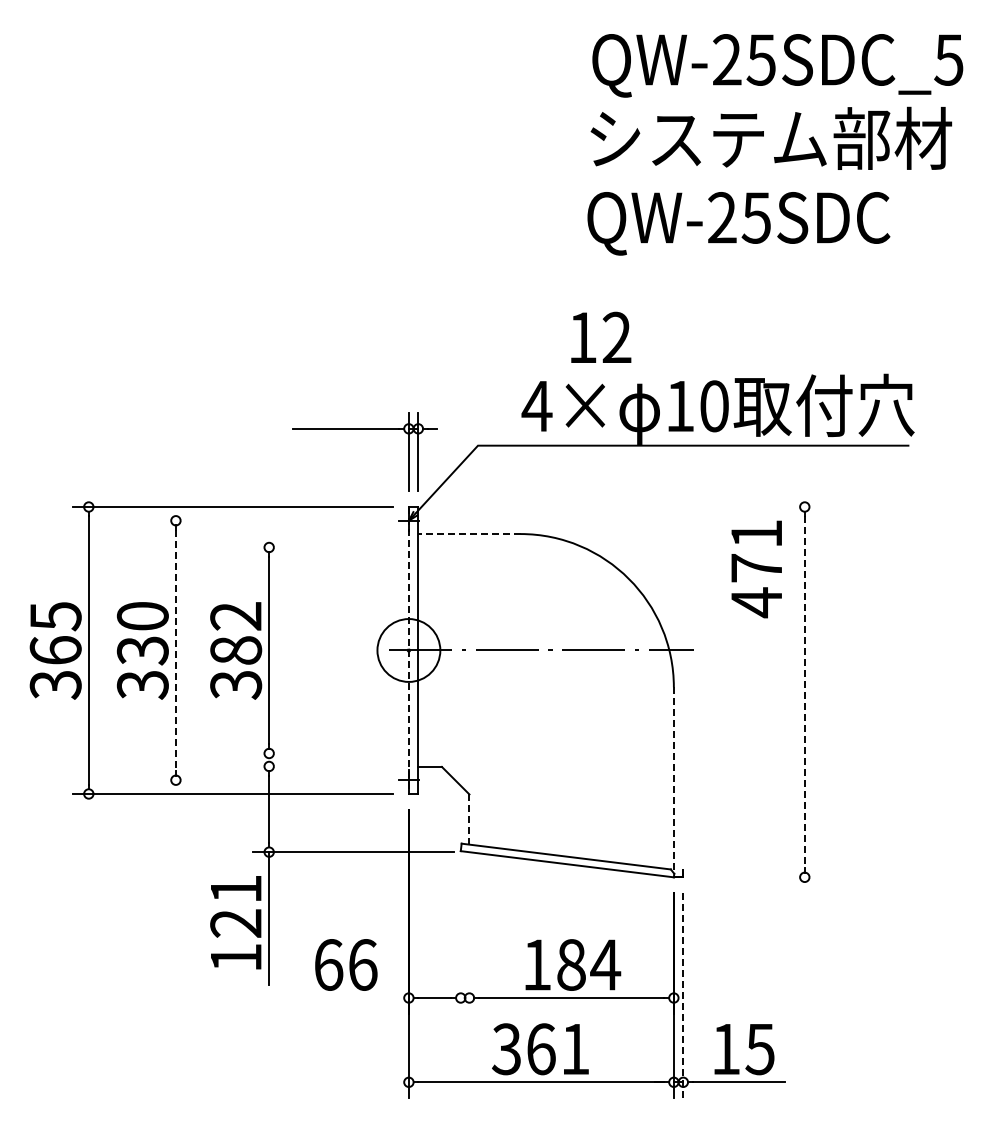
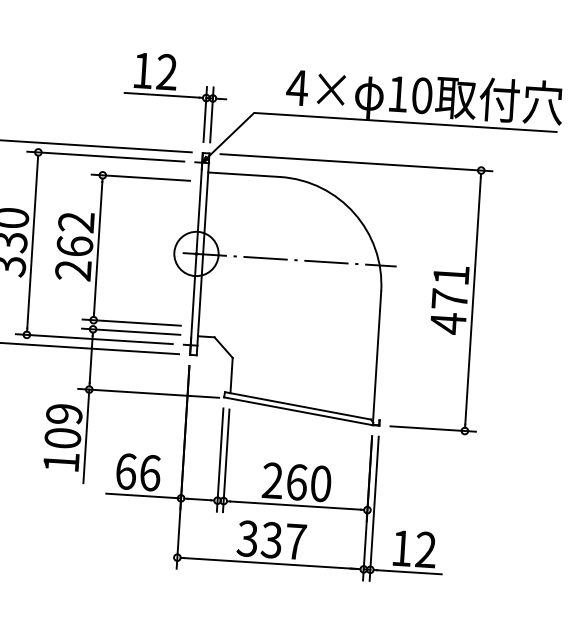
text: (601, 336) -> (156, 70), moved
line: (627, 507) -> (356, 163), added
line: (271, 520) -> (105, 156), added
line: (468, 534) -> (243, 175), dashed -> solid
line: (323, 547) -> (140, 177), added
text: (756, 569) -> (449, 300), moved
line: (175, 650) -> (32, 243), dashed -> solid
line: (408, 650) -> (196, 253), dashed -> solid
text: (236, 667) -> (74, 258), 382 -> 262
line: (804, 692) -> (472, 301), dashed -> solid
line: (323, 753) -> (131, 322), added
line: (323, 766) -> (131, 331), added
line: (271, 780) -> (94, 339), added
line: (673, 780) -> (376, 357), dashed -> solid
line: (469, 820) -> (231, 376), dashed -> solid
line: (759, 877) -> (433, 429), added
text: (236, 906) -> (63, 426), 121 -> 109
line: (460, 939) -> (219, 459), added
line: (469, 940) -> (226, 460), added
text: (572, 964) -> (297, 482), 184 -> 260
line: (683, 996) -> (374, 509), dashed -> solid
line: (355, 998) -> (143, 496), added
text: (557, 1049) -> (283, 541), 361 -> 337
text: (759, 1049) -> (425, 550), 15 -> 12

